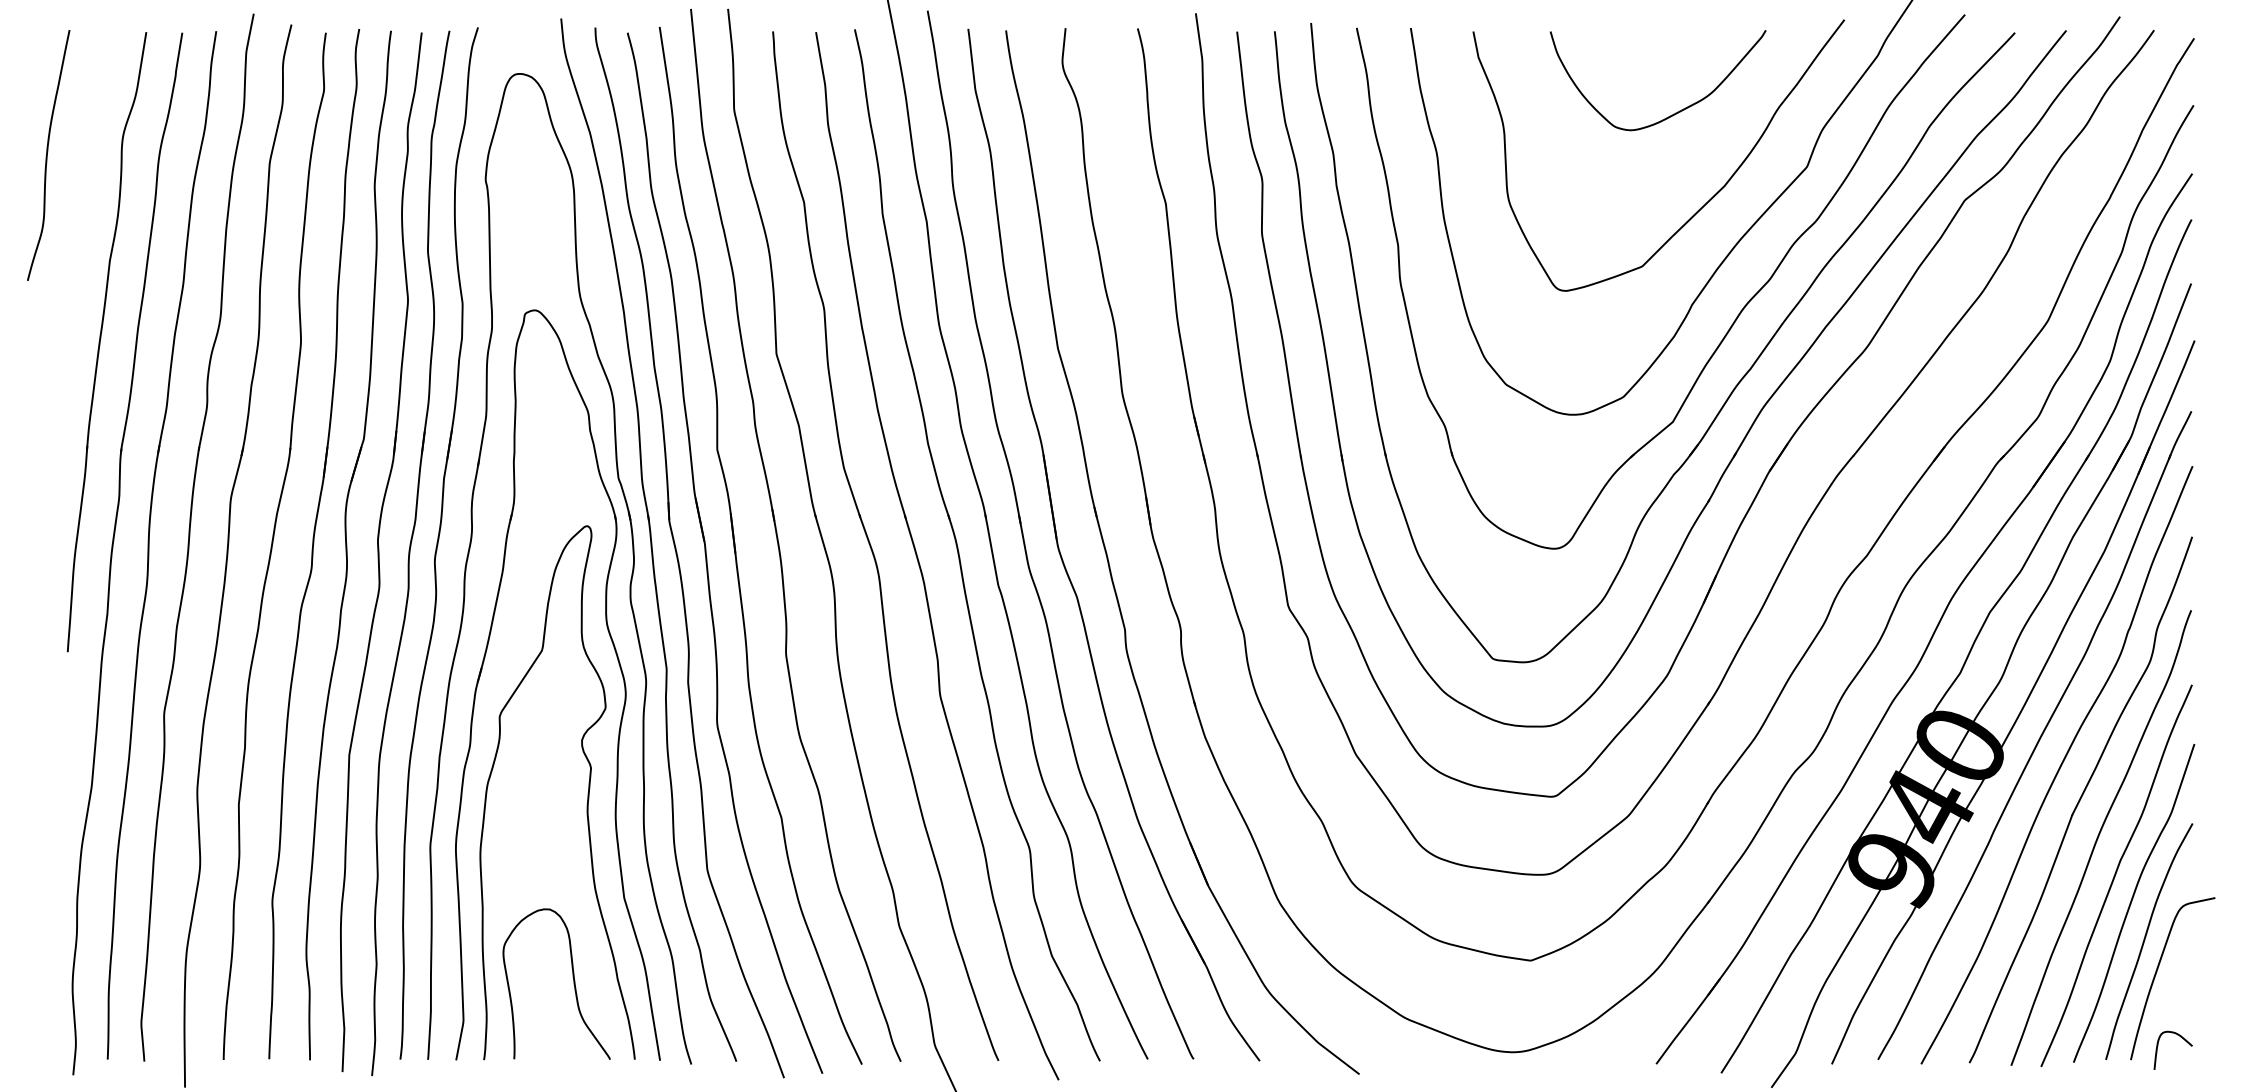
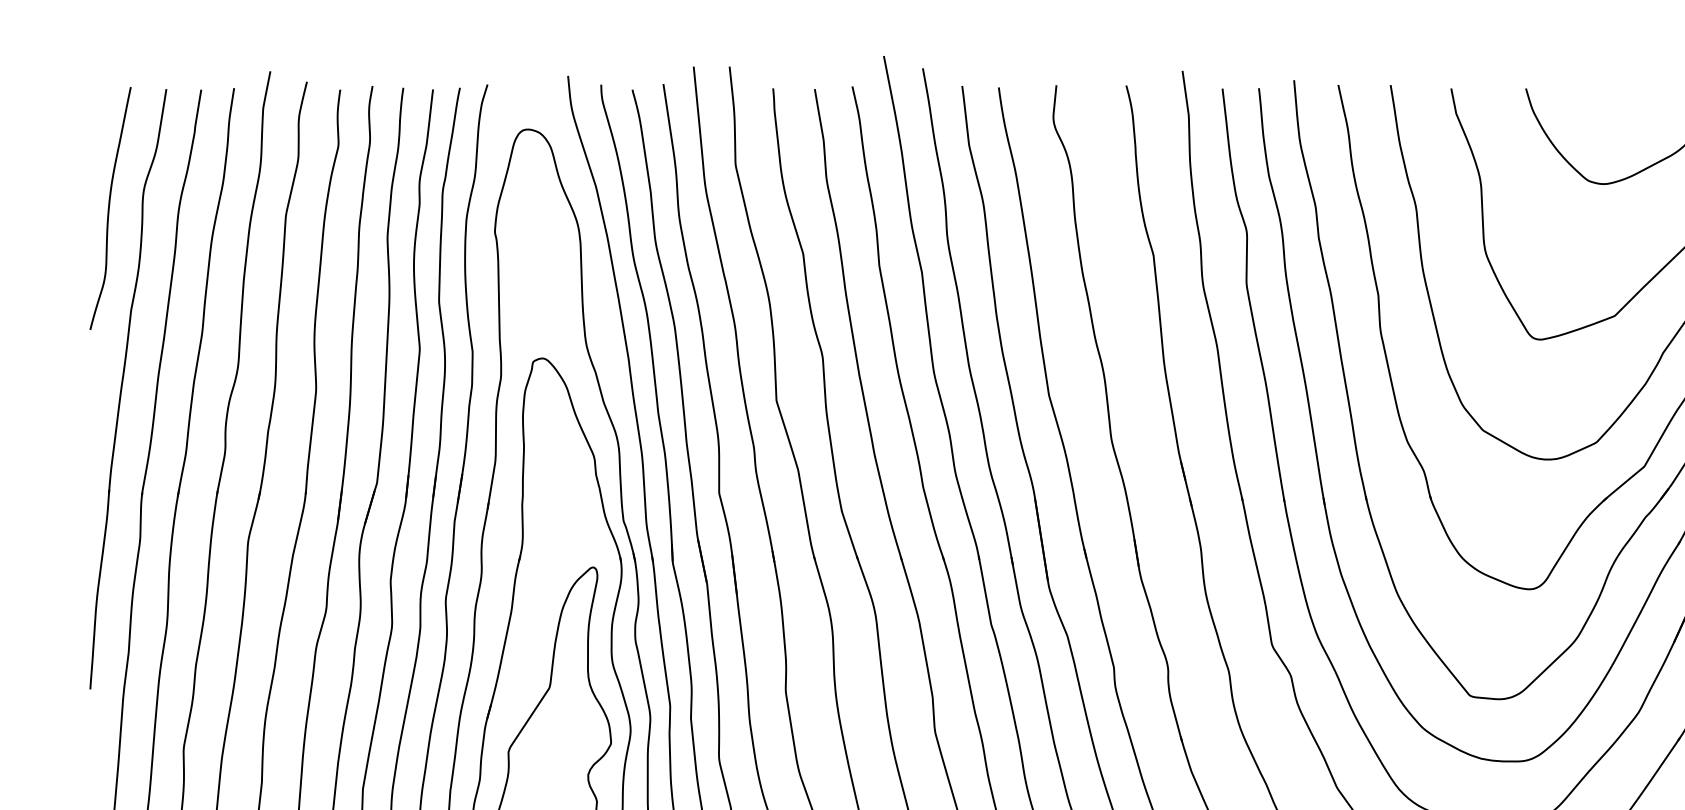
curve: (47, 155) -> (109, 208), moved

